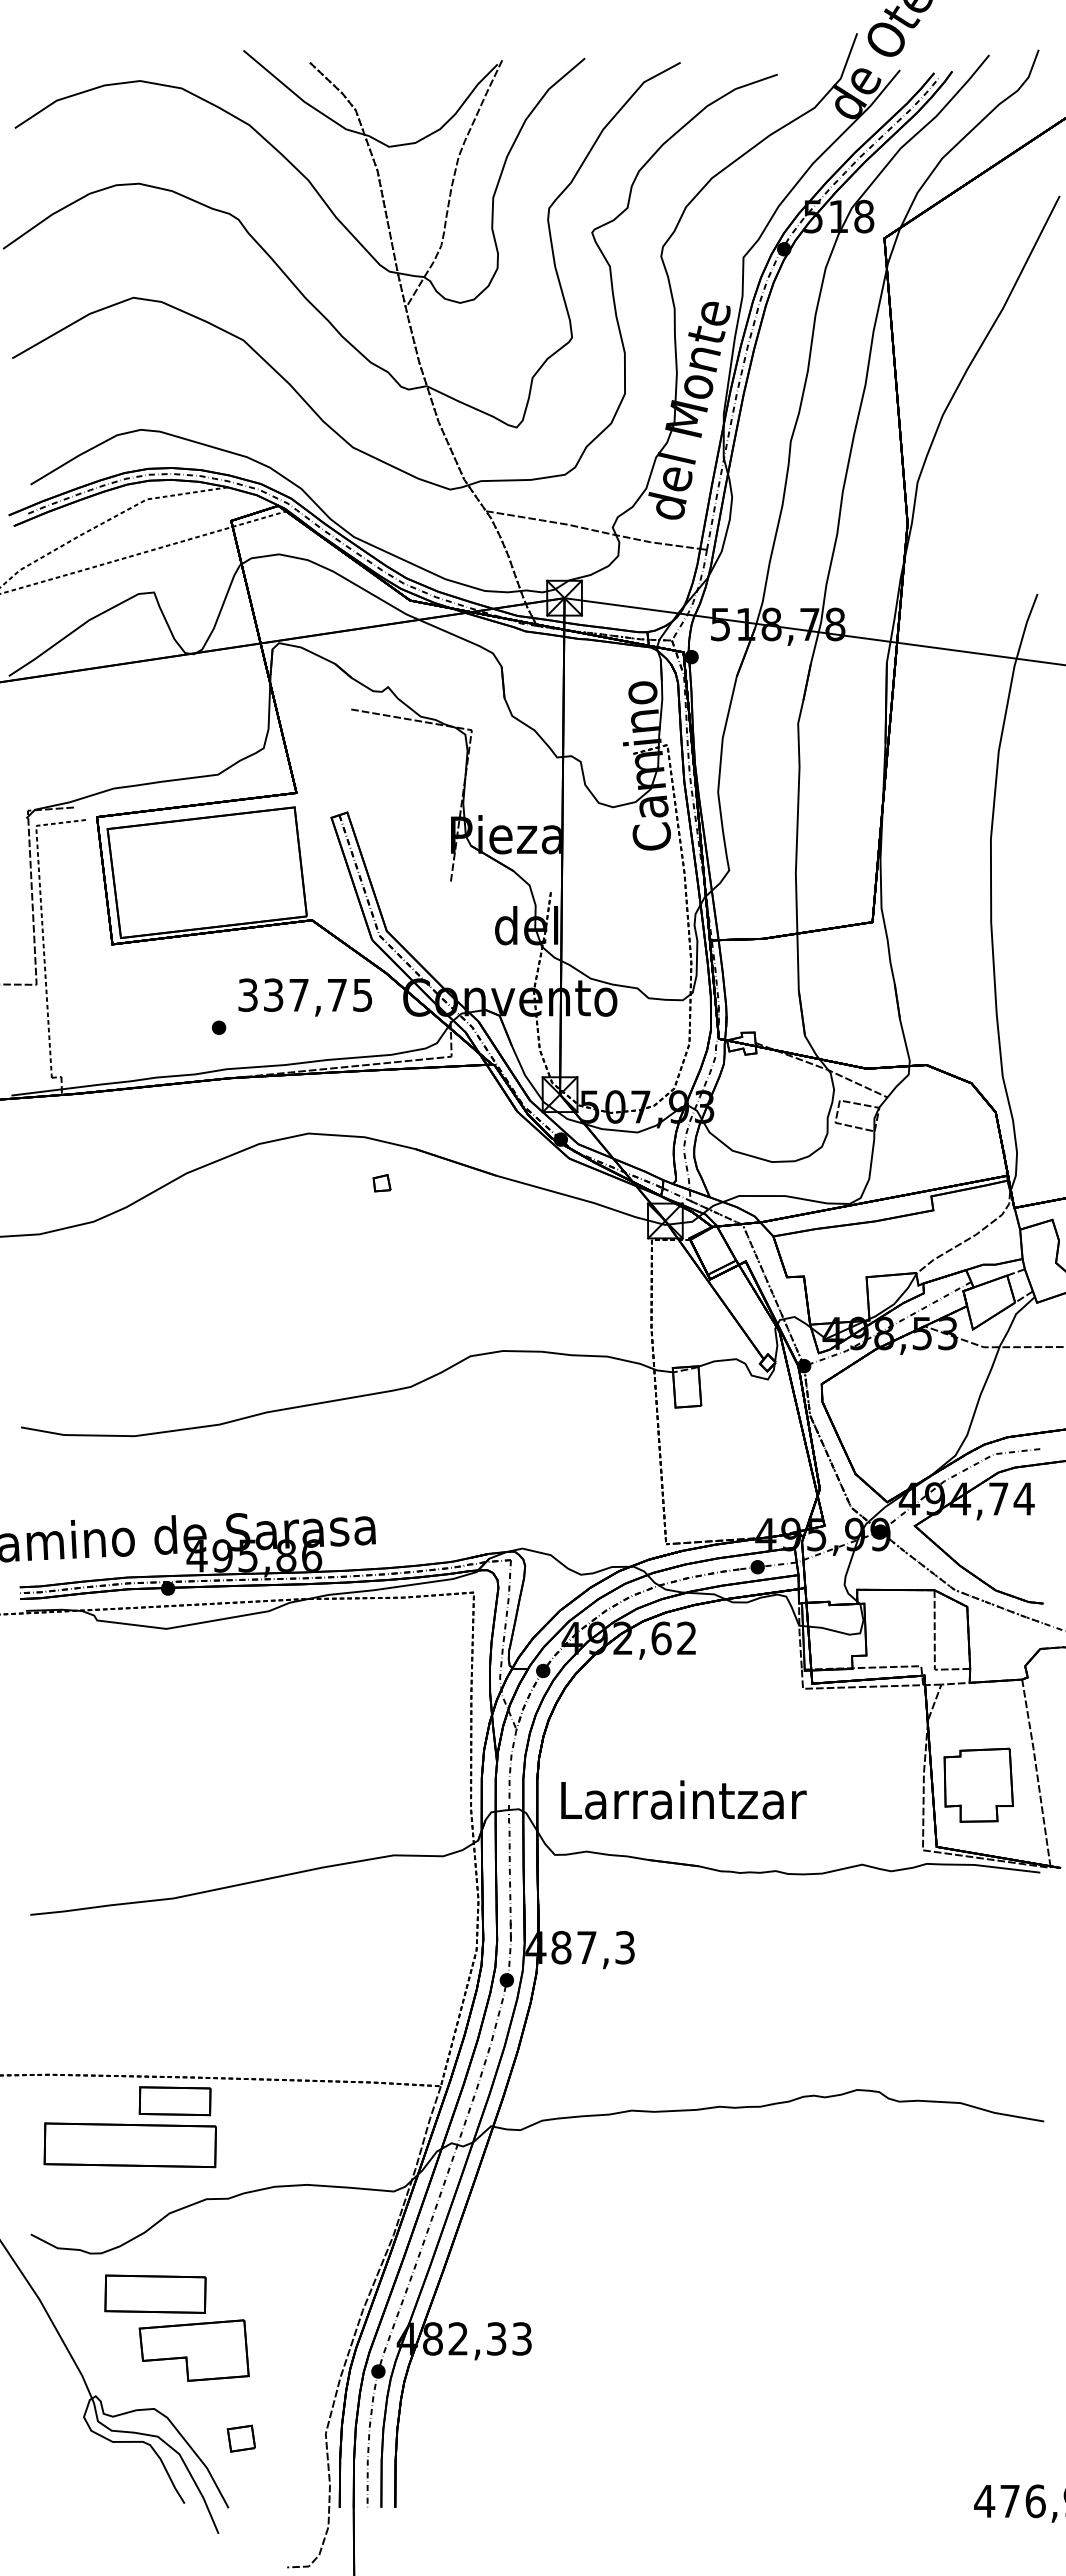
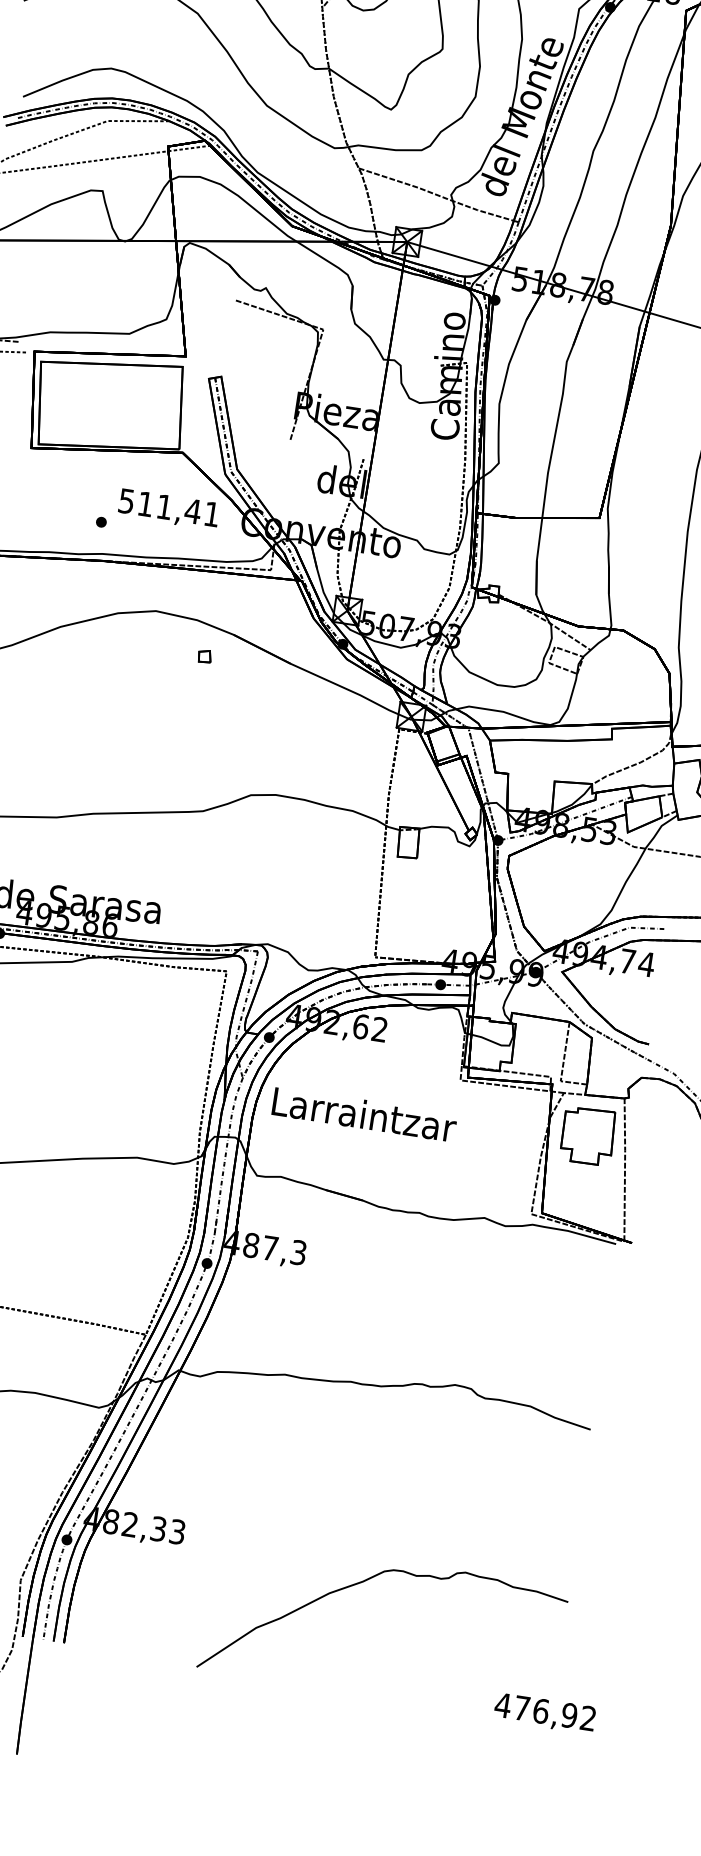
text: (305, 994) -> (169, 507), 337,75 -> 511,41
part: (978, 1784) -> (587, 1135), moved
text: (683, 1799) -> (364, 1114), moved
curve: (778, 2366) -> (365, 1581), added

